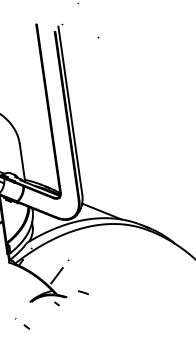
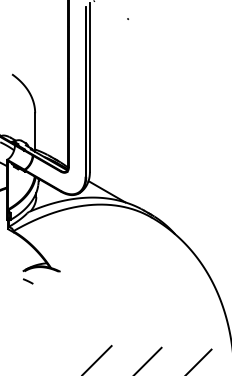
hatch: (44, 264) -> (42, 236), removed
curve: (83, 292) -> (28, 281), moved
hatch: (36, 311) -> (28, 281), removed

